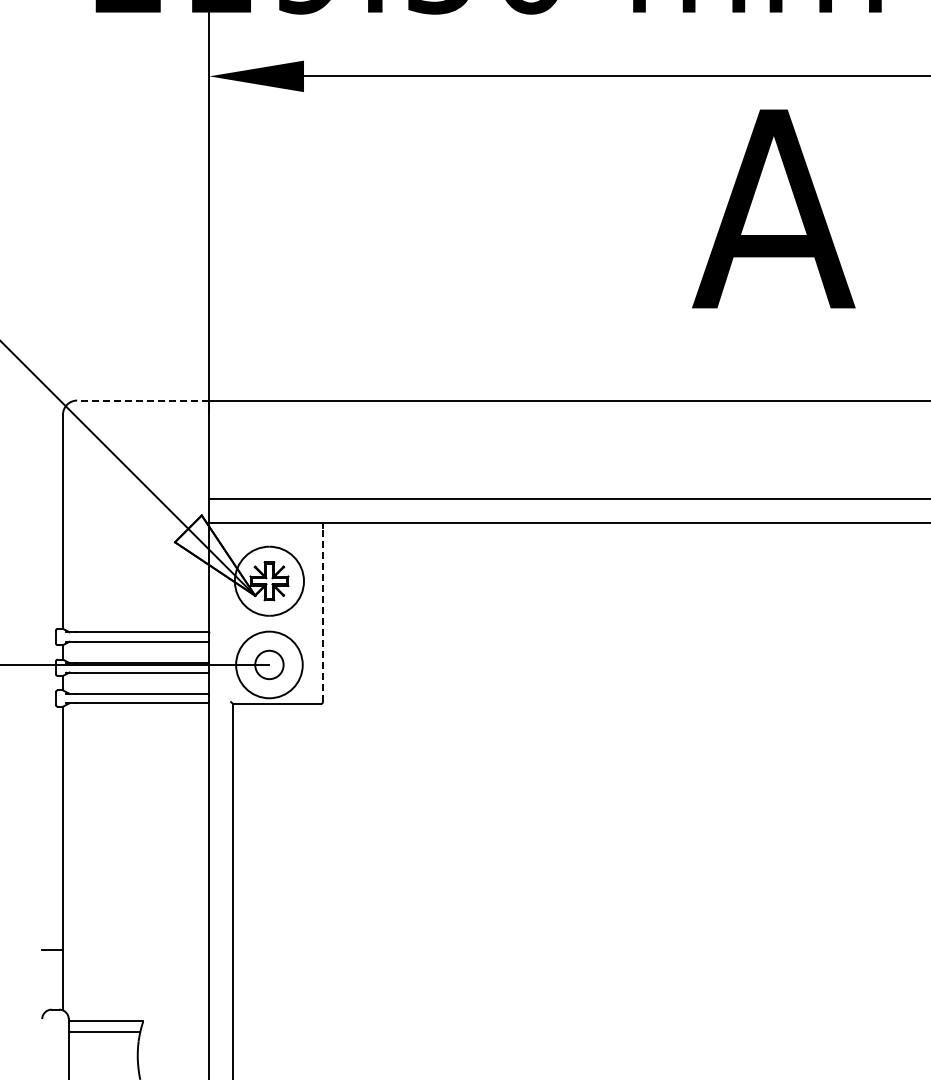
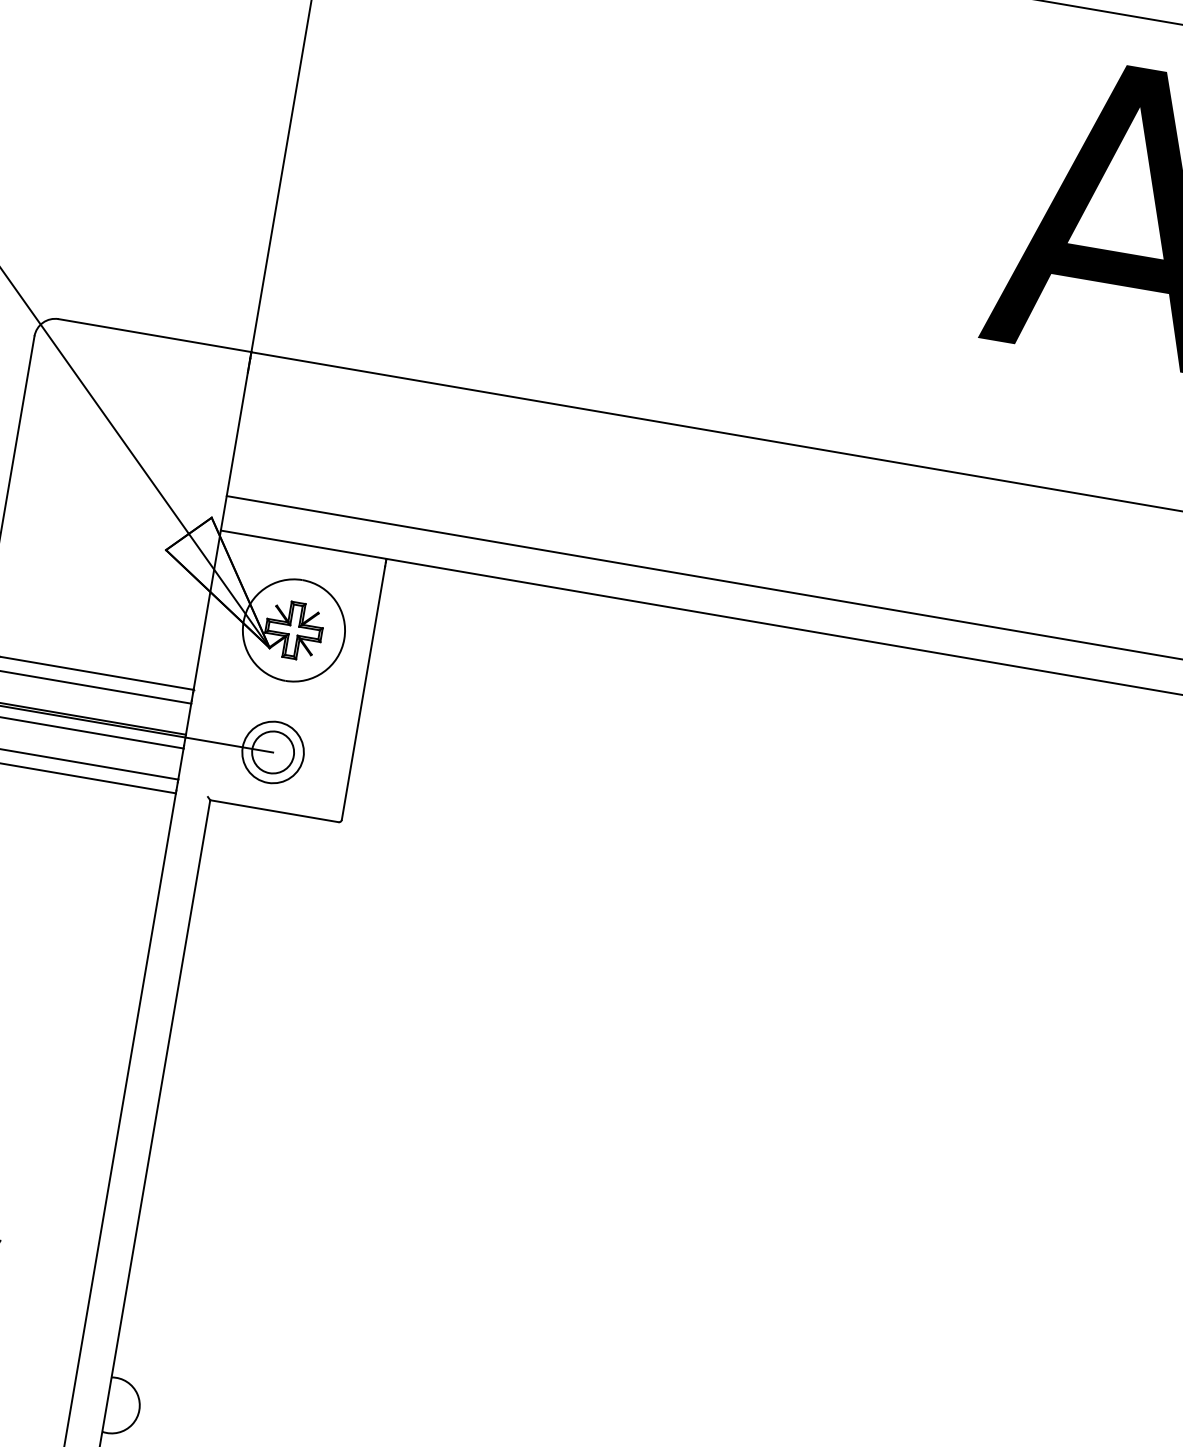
line: (142, 400) -> (153, 335), dashed -> solid
line: (322, 615) -> (362, 693), dashed -> solid
circle: (269, 664) -> (273, 751), size x0.62

